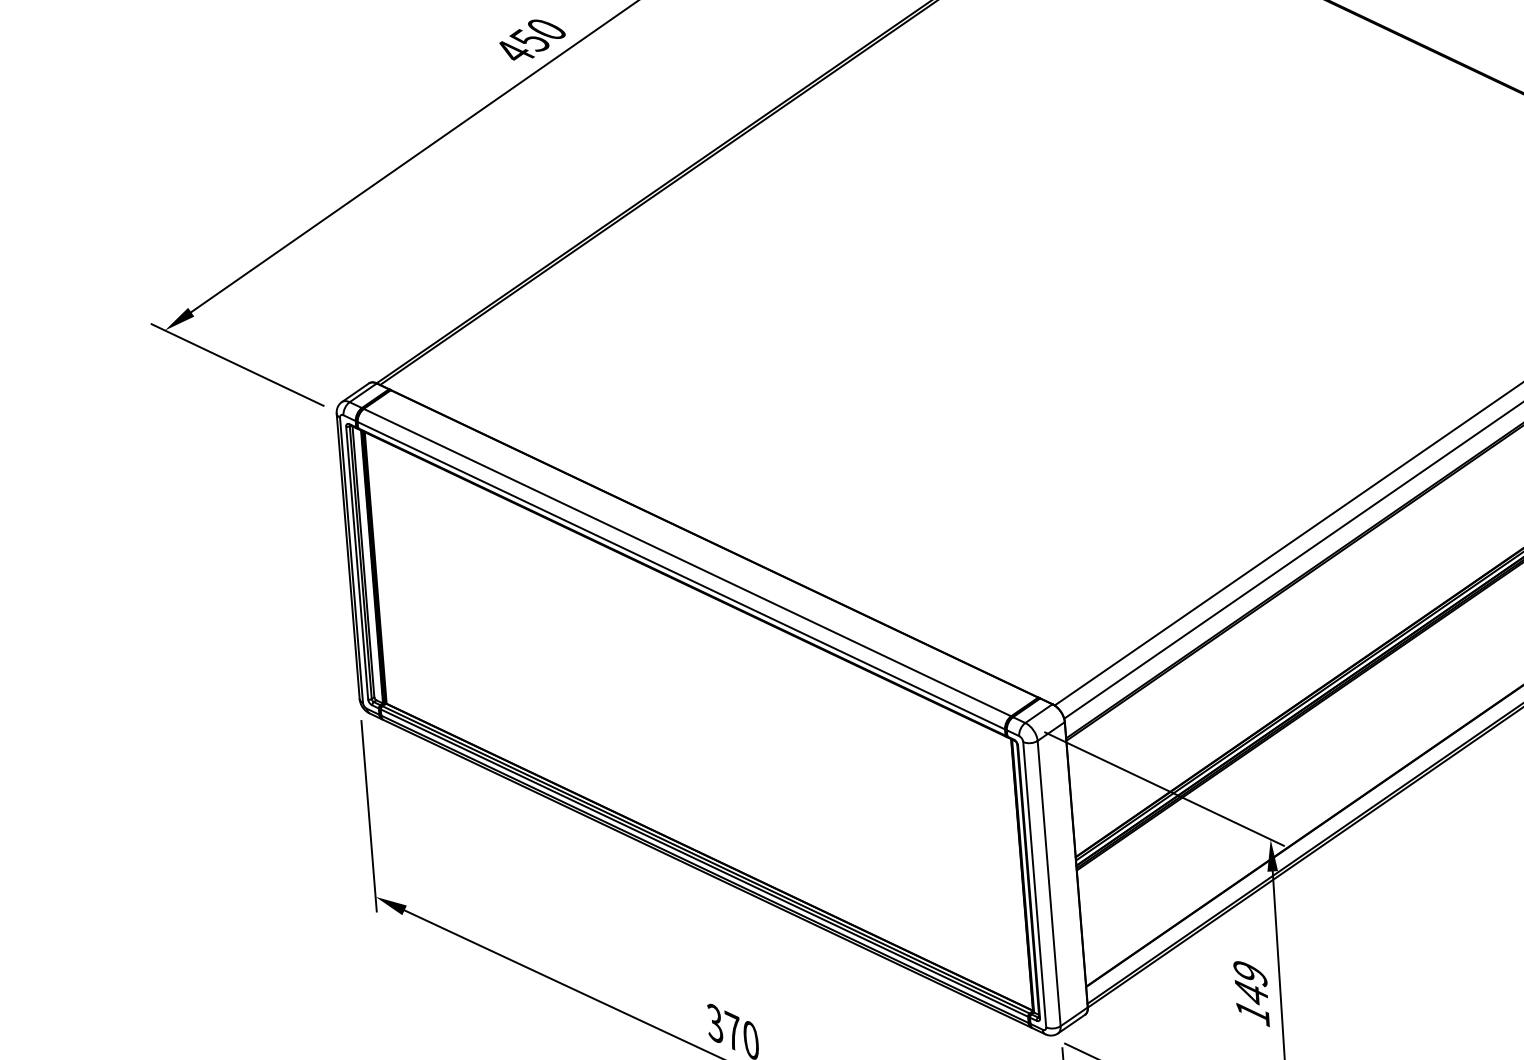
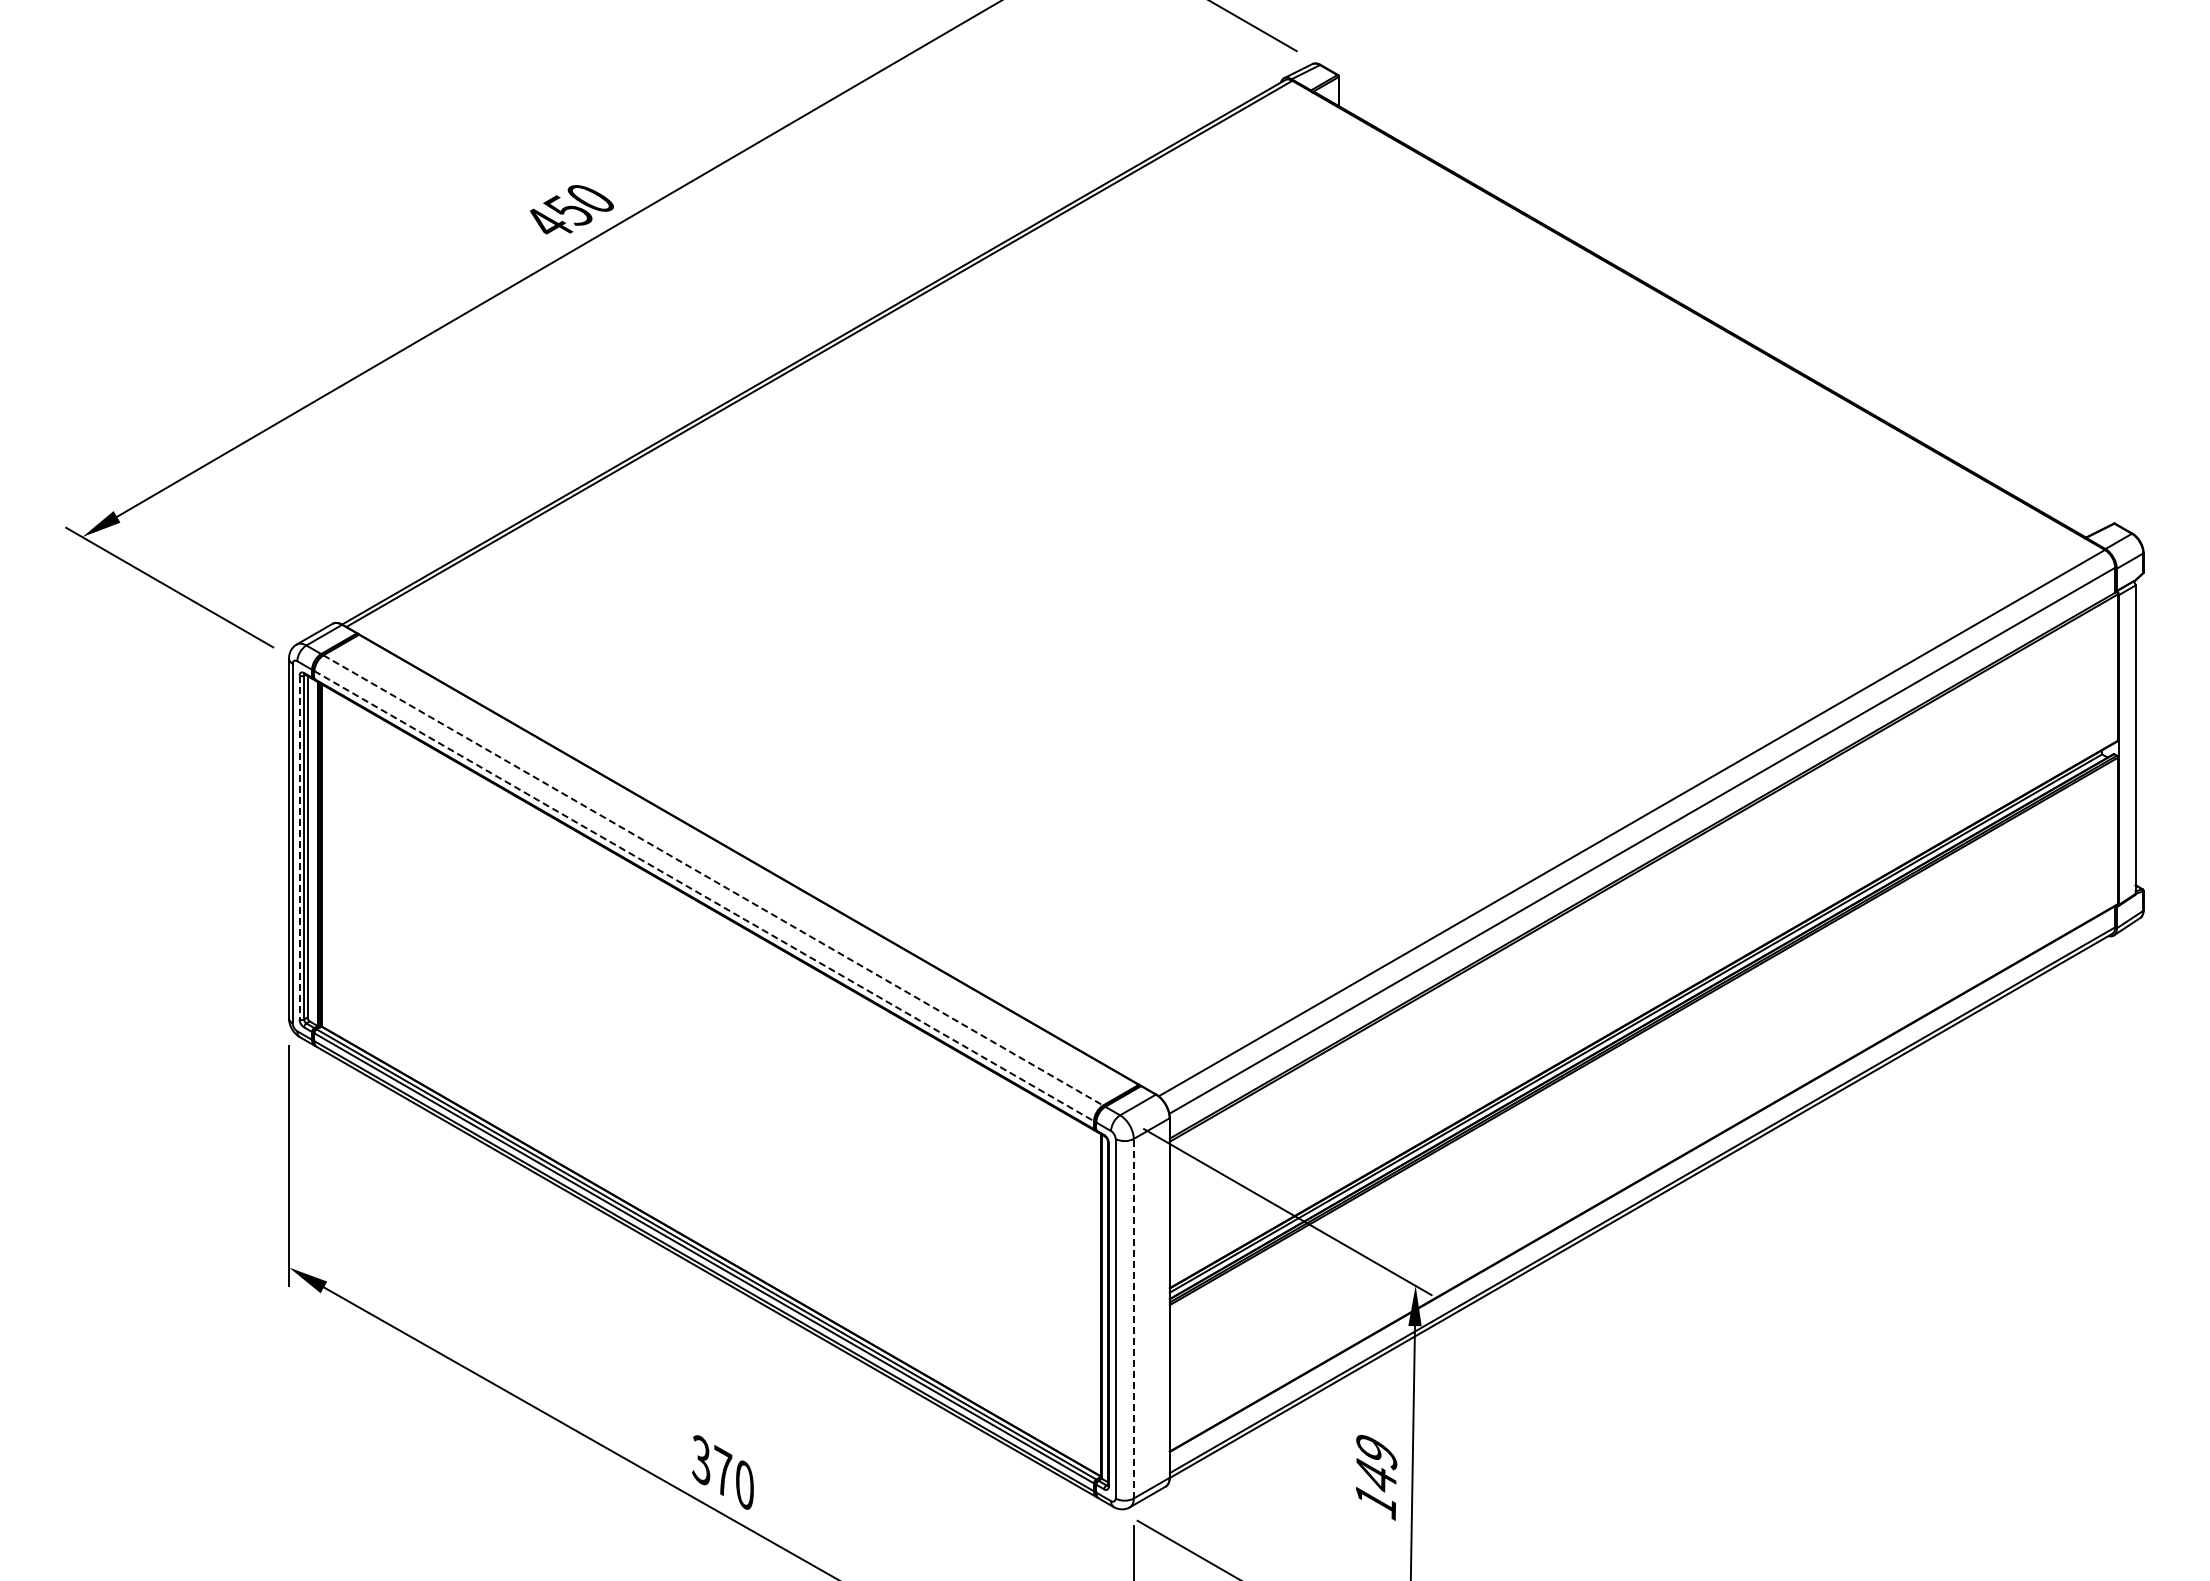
line: (357, 562) -> (299, 847), solid -> dashed
line: (687, 562) -> (713, 880), solid -> dashed
line: (681, 575) -> (704, 896), solid -> dashed
line: (1048, 883) -> (1133, 1318), solid -> dashed

